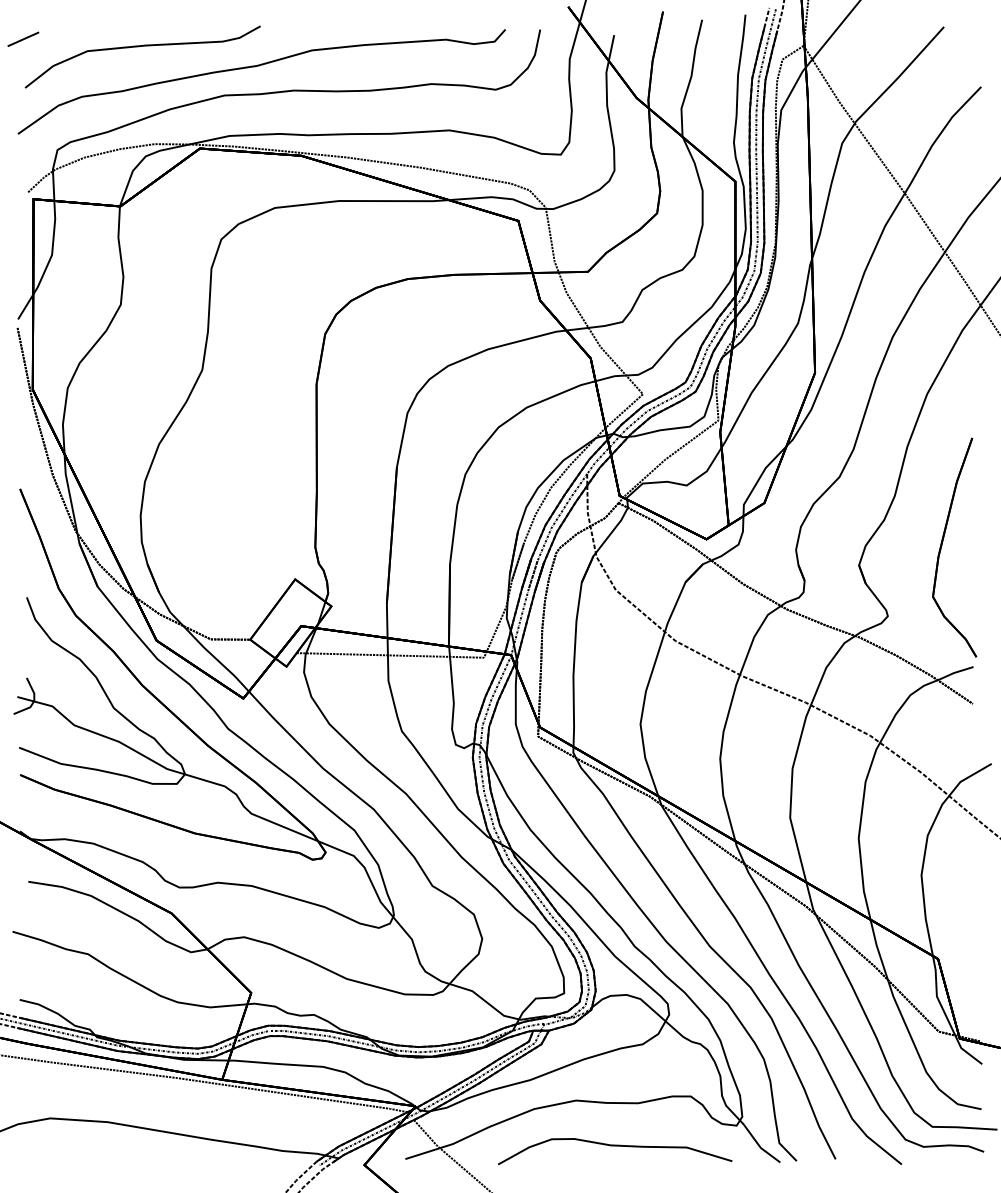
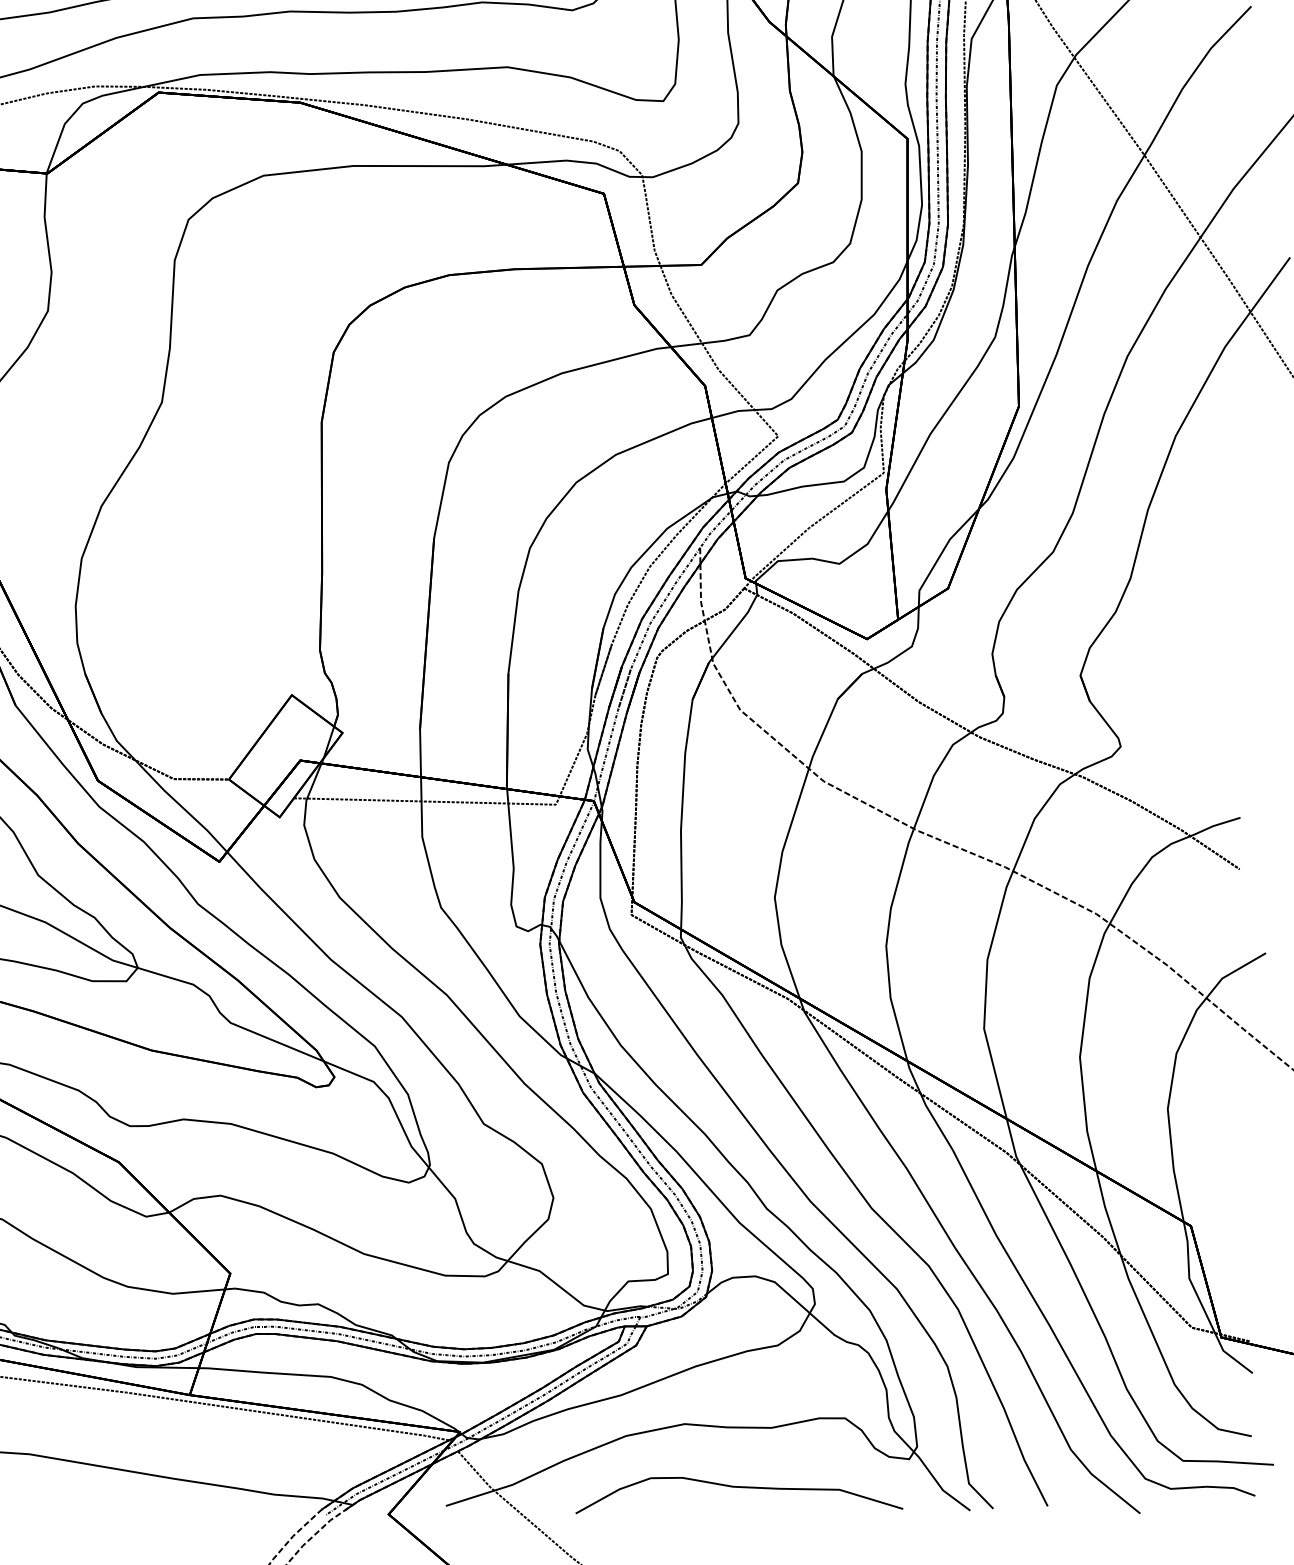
part: (942, 545) -> (1197, 647), removed

